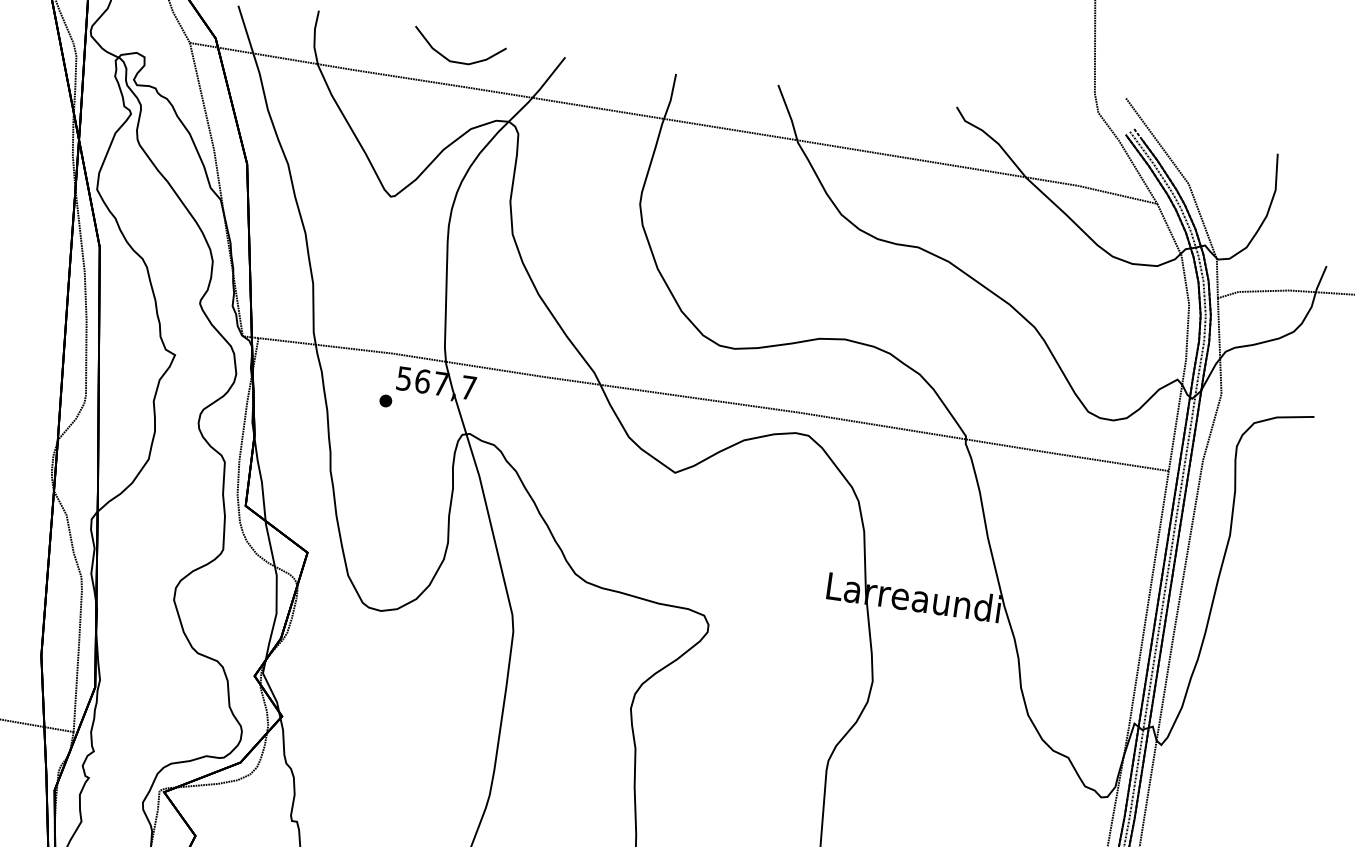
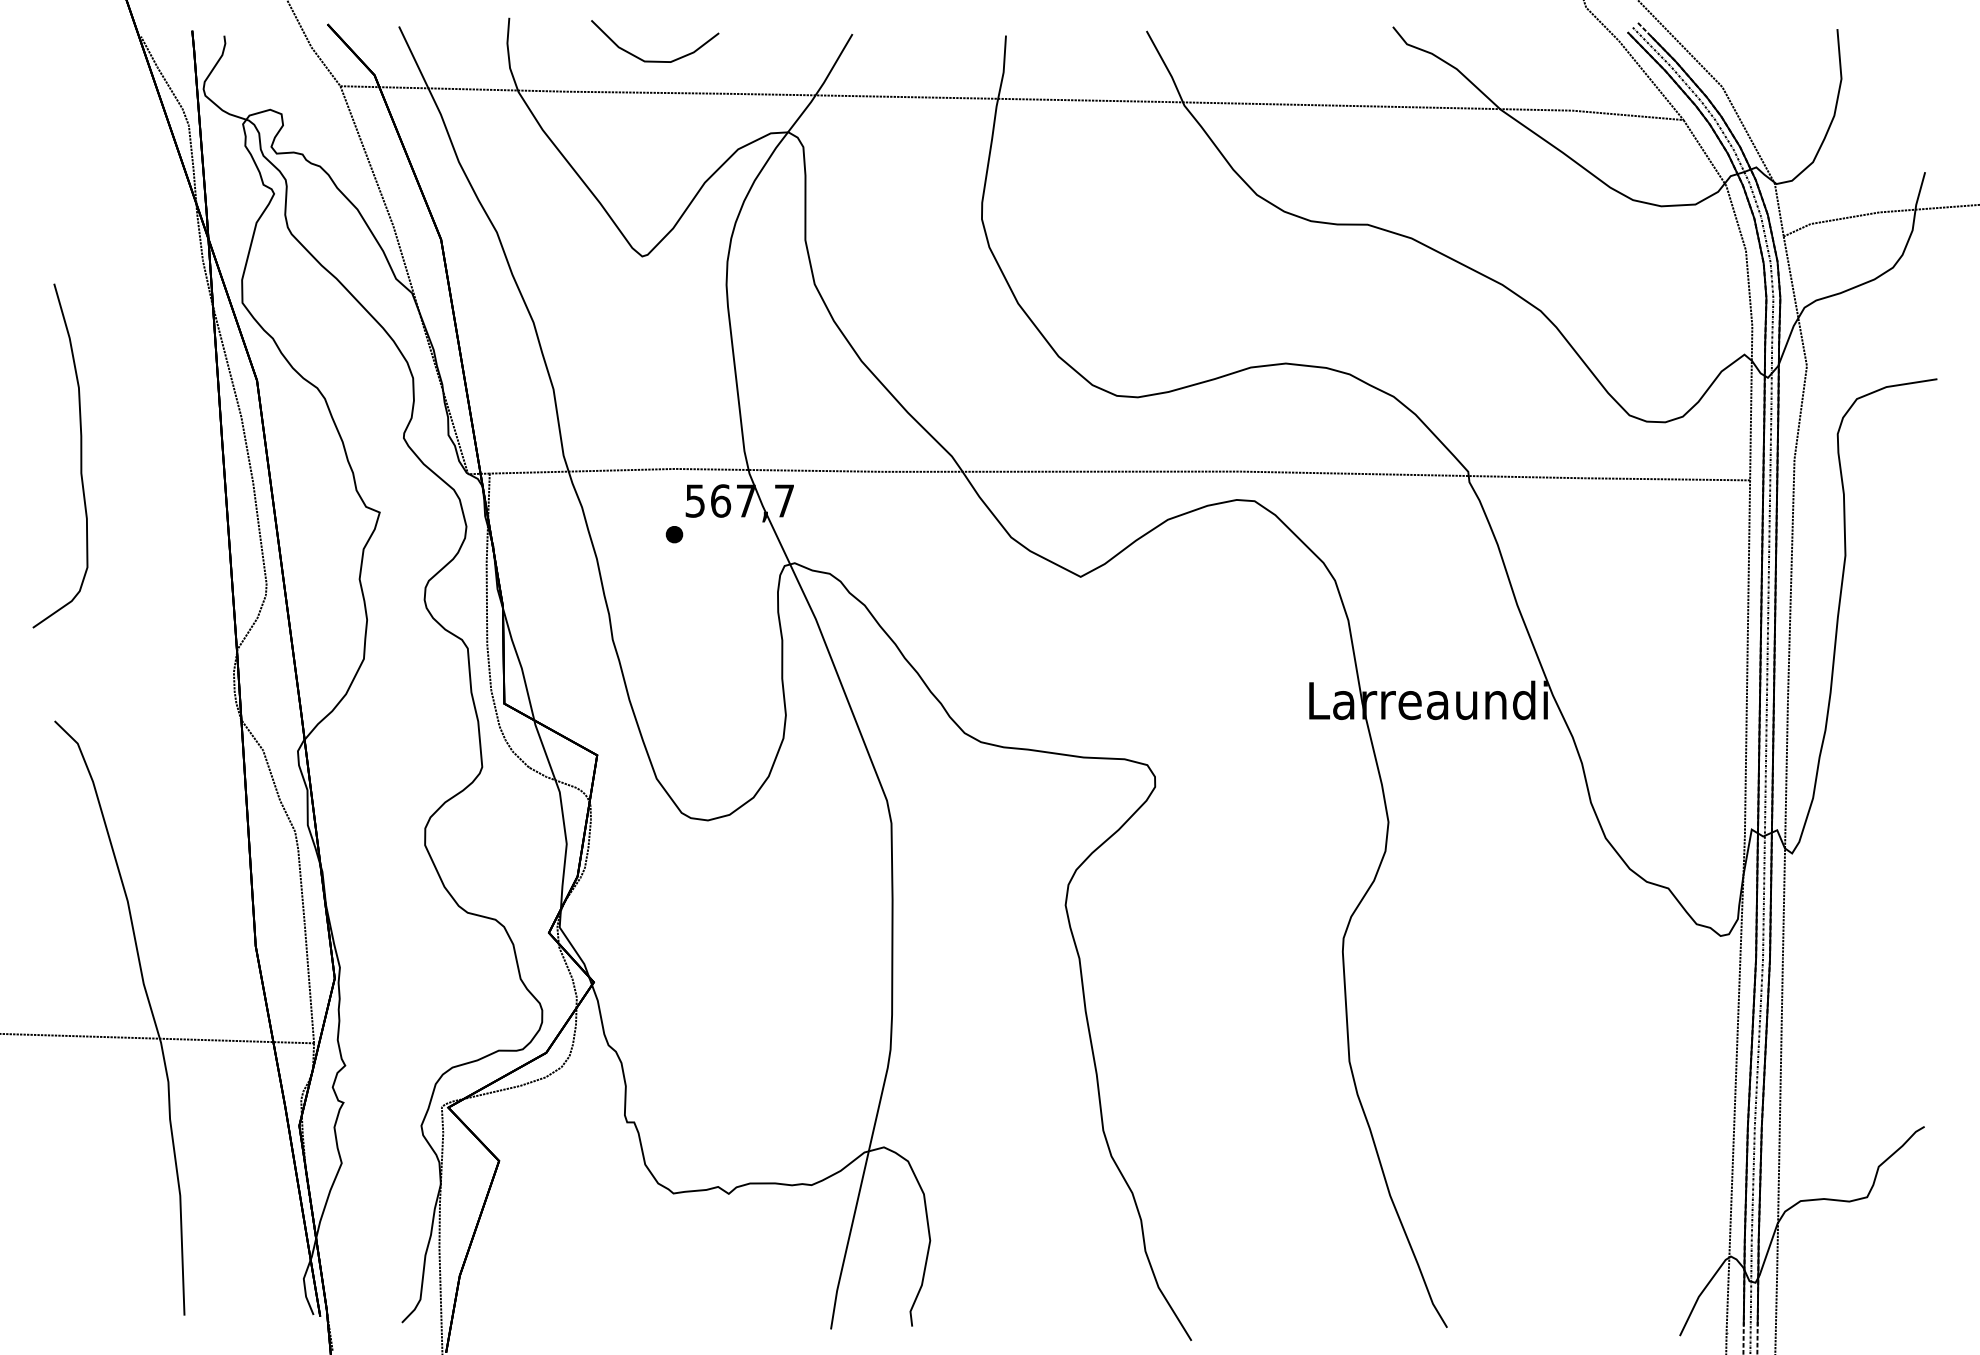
curve: (457, 61) -> (655, 60), moved

